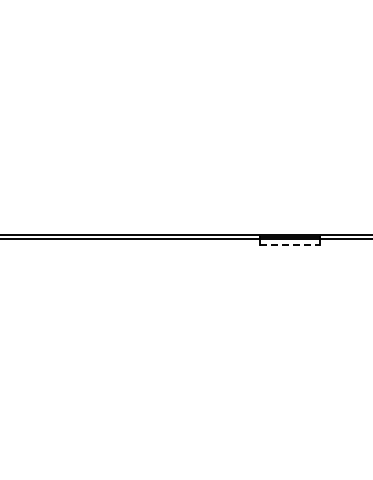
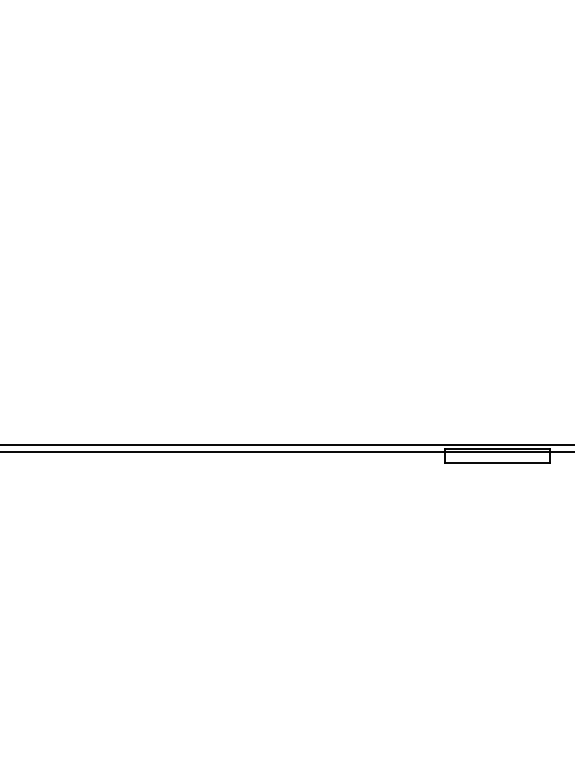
line: (290, 245) -> (498, 463), dashed -> solid

